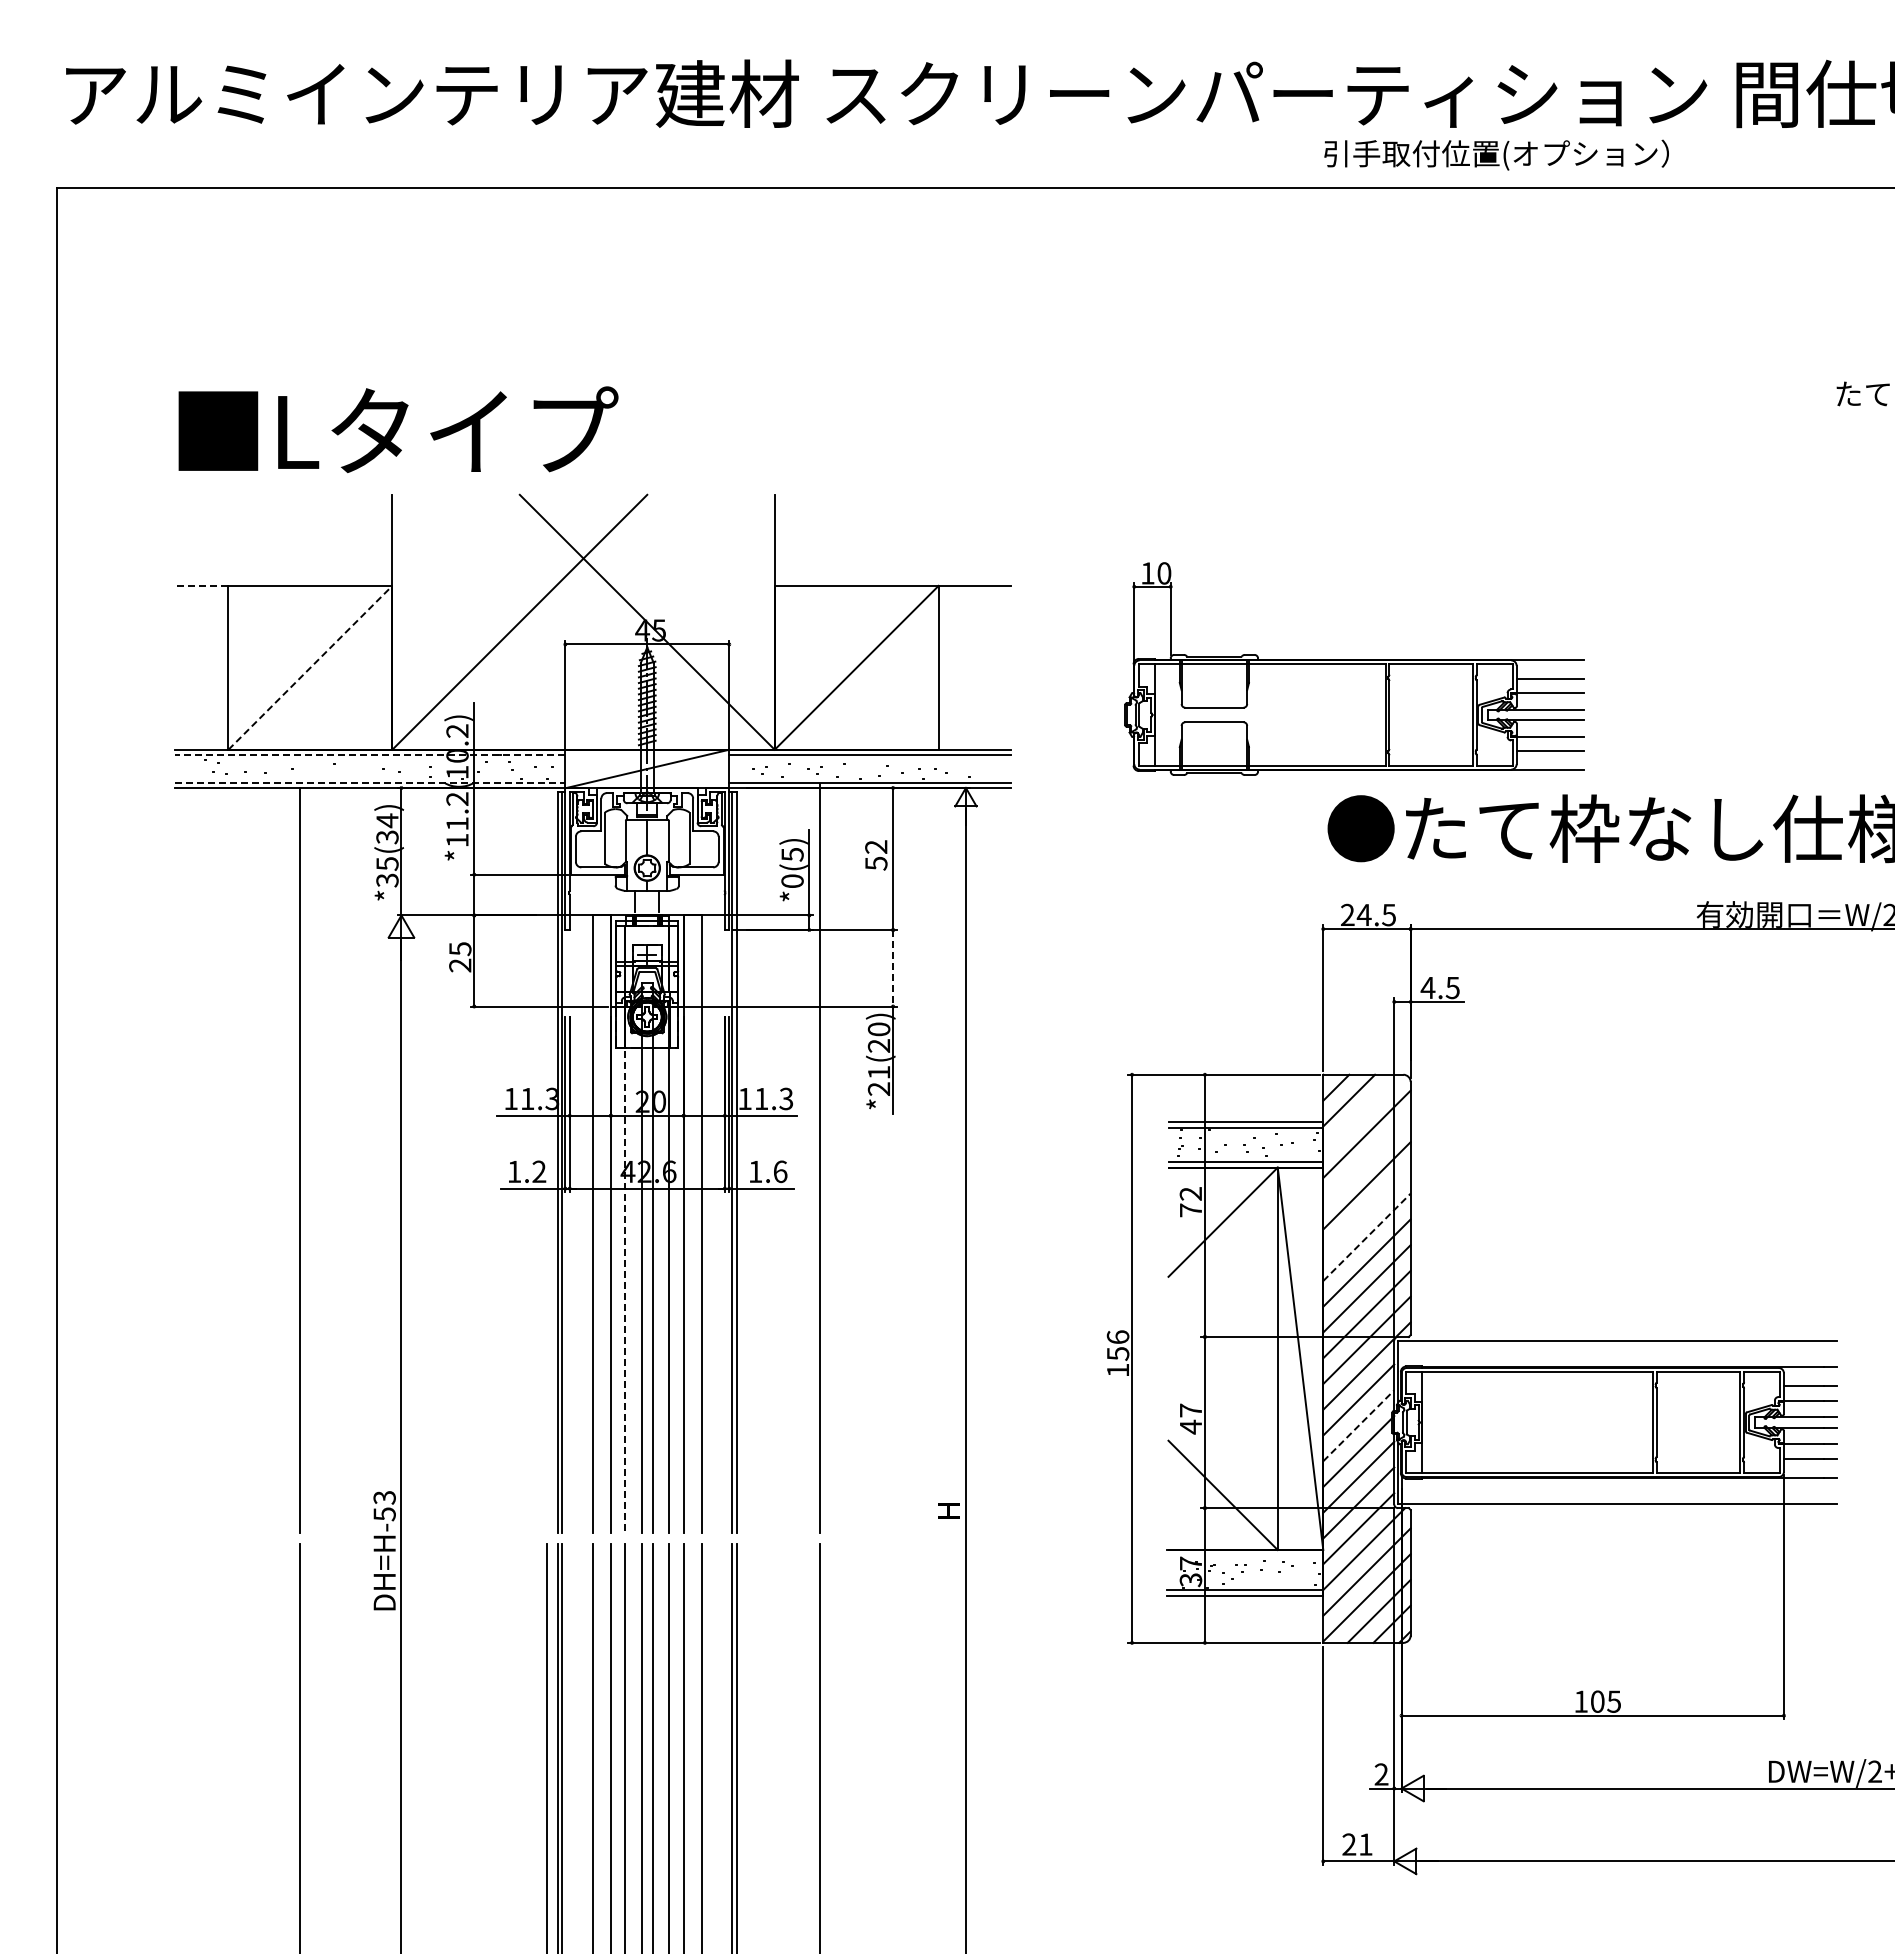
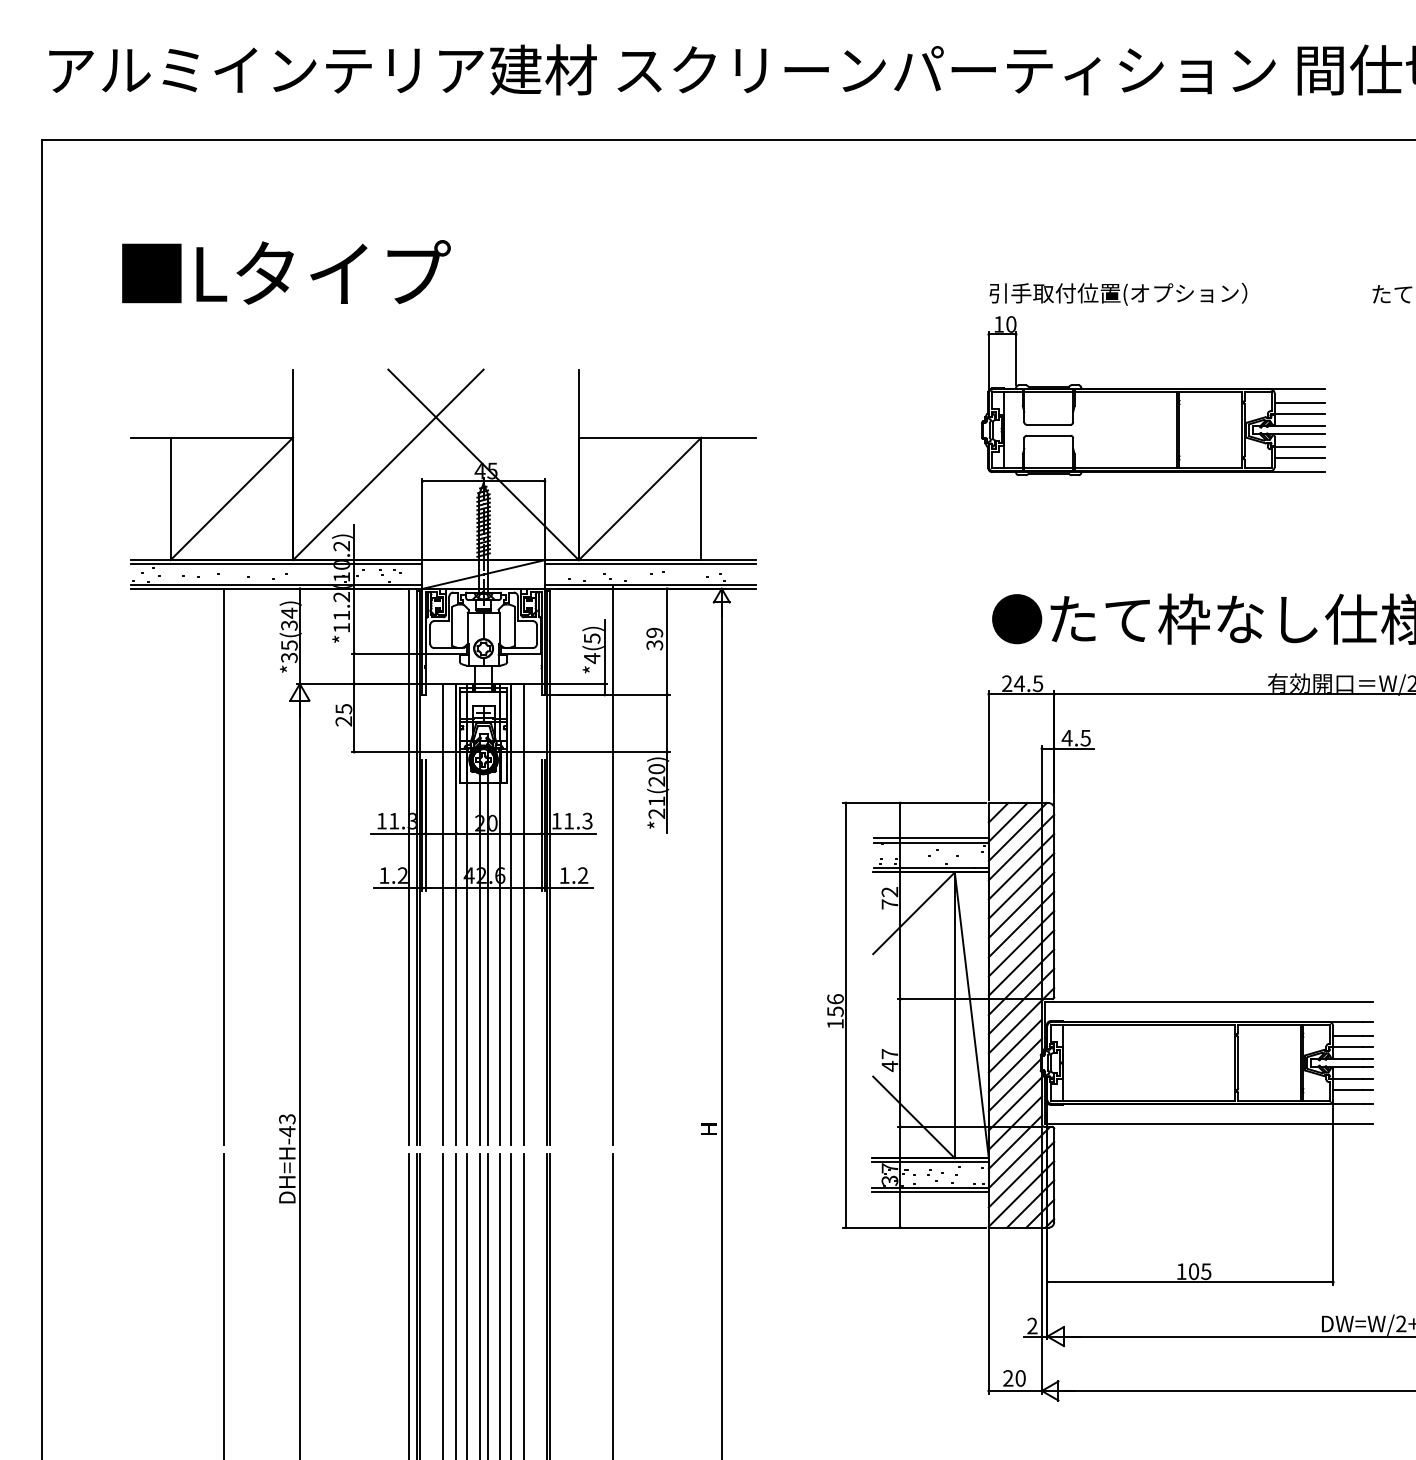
text: (1496, 154) -> (1118, 293), moved
text: (398, 429) -> (286, 272), moved
line: (201, 585) -> (150, 437), dashed -> solid
line: (310, 667) -> (231, 498), dashed -> solid
part: (1354, 668) -> (1153, 395), moved
line: (369, 755) -> (276, 564), dashed -> solid
line: (370, 782) -> (276, 584), dashed -> solid
text: (876, 854) -> (654, 638), 52 -> 39
text: (792, 880) -> (592, 657), *0(5) -> *4(5)
line: (893, 968) -> (667, 723), dashed -> solid
line: (1361, 1113) -> (1017, 832), added
line: (1366, 1159) -> (1021, 866), added
line: (547, 1160) -> (409, 867), added
text: (780, 1171) -> (583, 875), 1.6 -> 1.2
line: (1366, 1211) -> (1021, 905), added
line: (1366, 1237) -> (1021, 924), dashed -> solid
line: (625, 1270) -> (467, 949), dashed -> solid
line: (1359, 1425) -> (1015, 1065), dashed -> solid
text: (384, 1513) -> (287, 1130), DH=H-53 -> DH=H-43
line: (1245, 1555) -> (930, 1162), added
text: (1365, 1844) -> (1020, 1378), 21 -> 20

